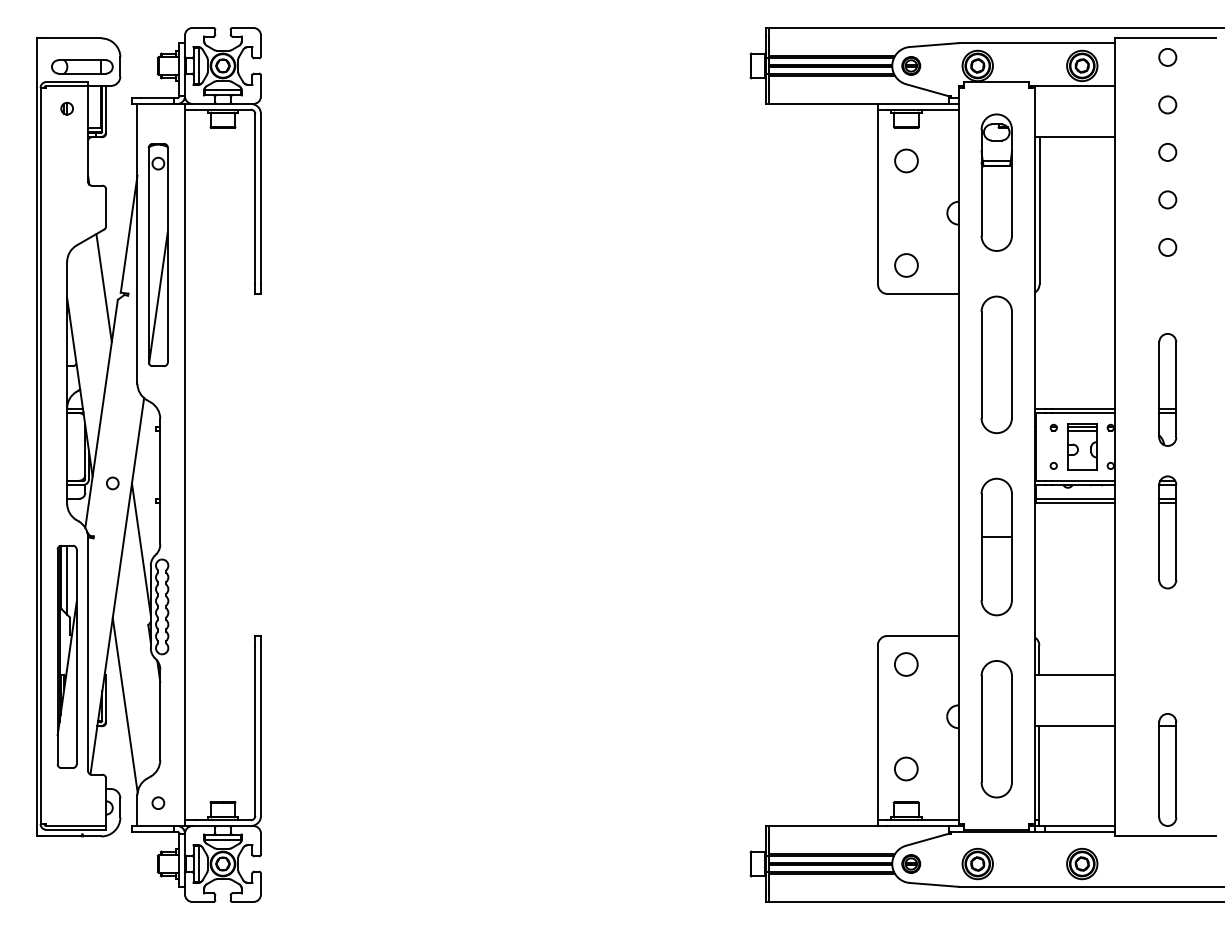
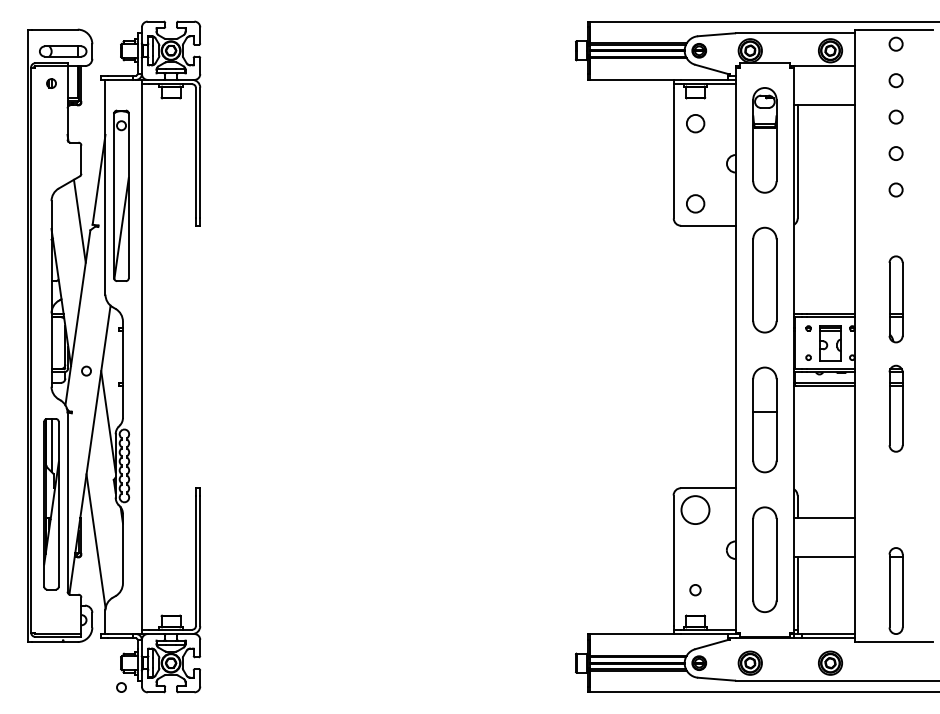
circle: (906, 663) -> (695, 509), size x1.6
circle: (906, 767) -> (695, 589), size x0.6
circle: (158, 803) -> (121, 687), moved

